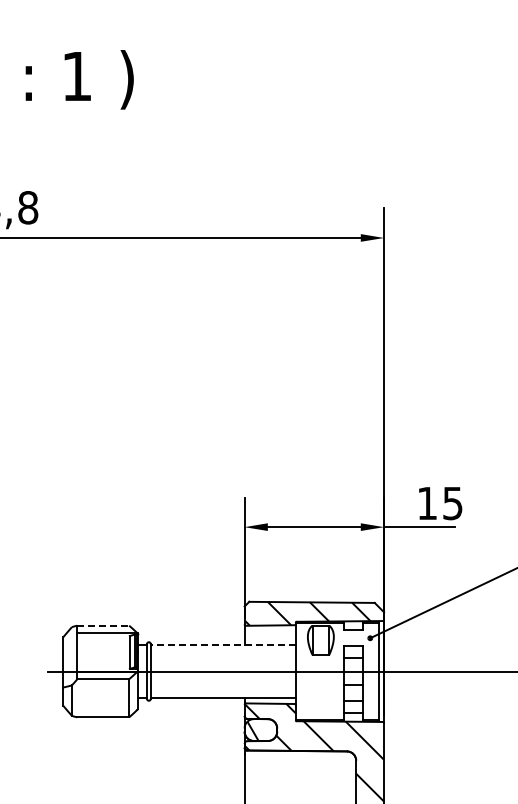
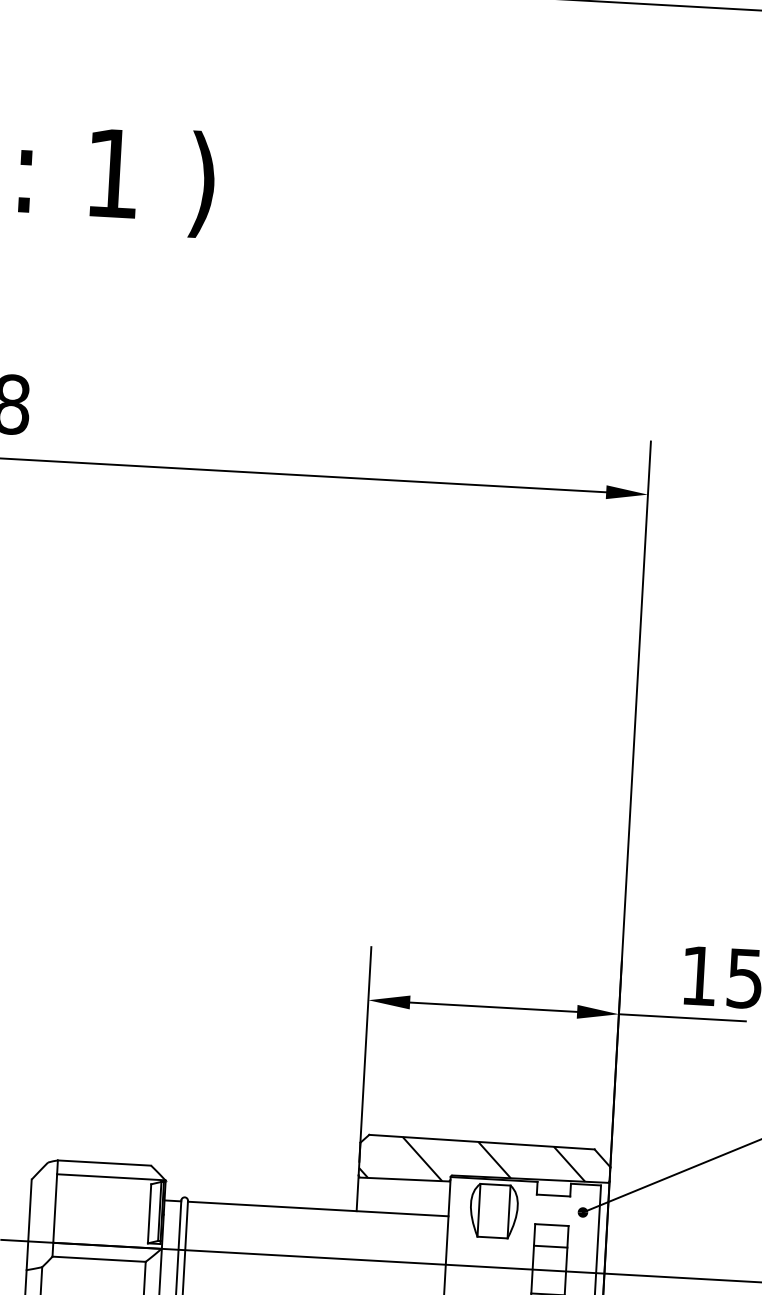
line: (103, 625) -> (104, 1162), dashed -> solid
line: (223, 644) -> (318, 1208), dashed -> solid

